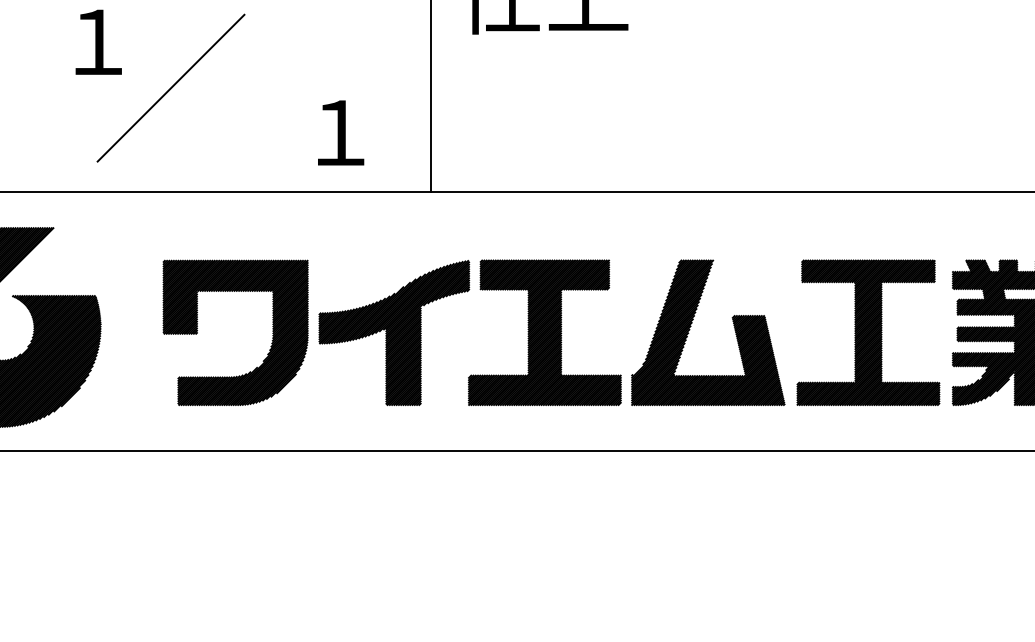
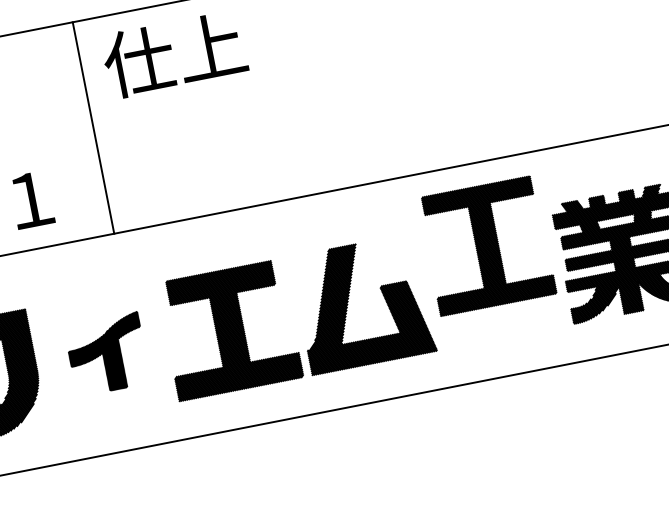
part: (394, 332) -> (107, 354), size x0.6
part: (868, 332) -> (487, 245), moved

